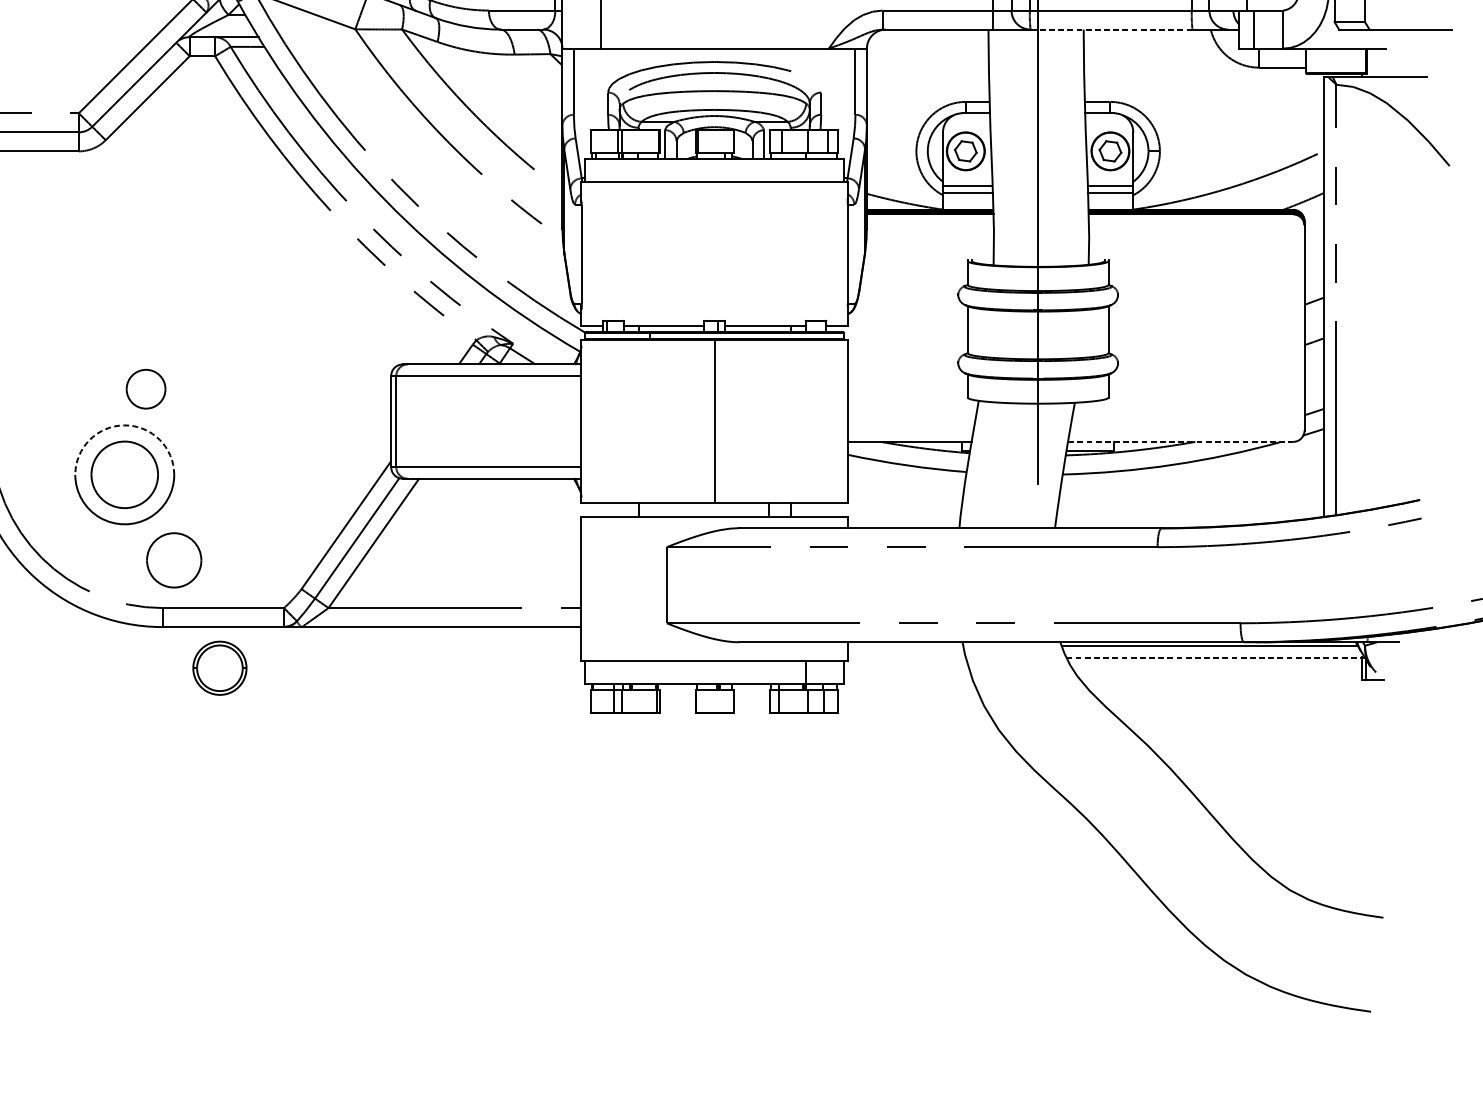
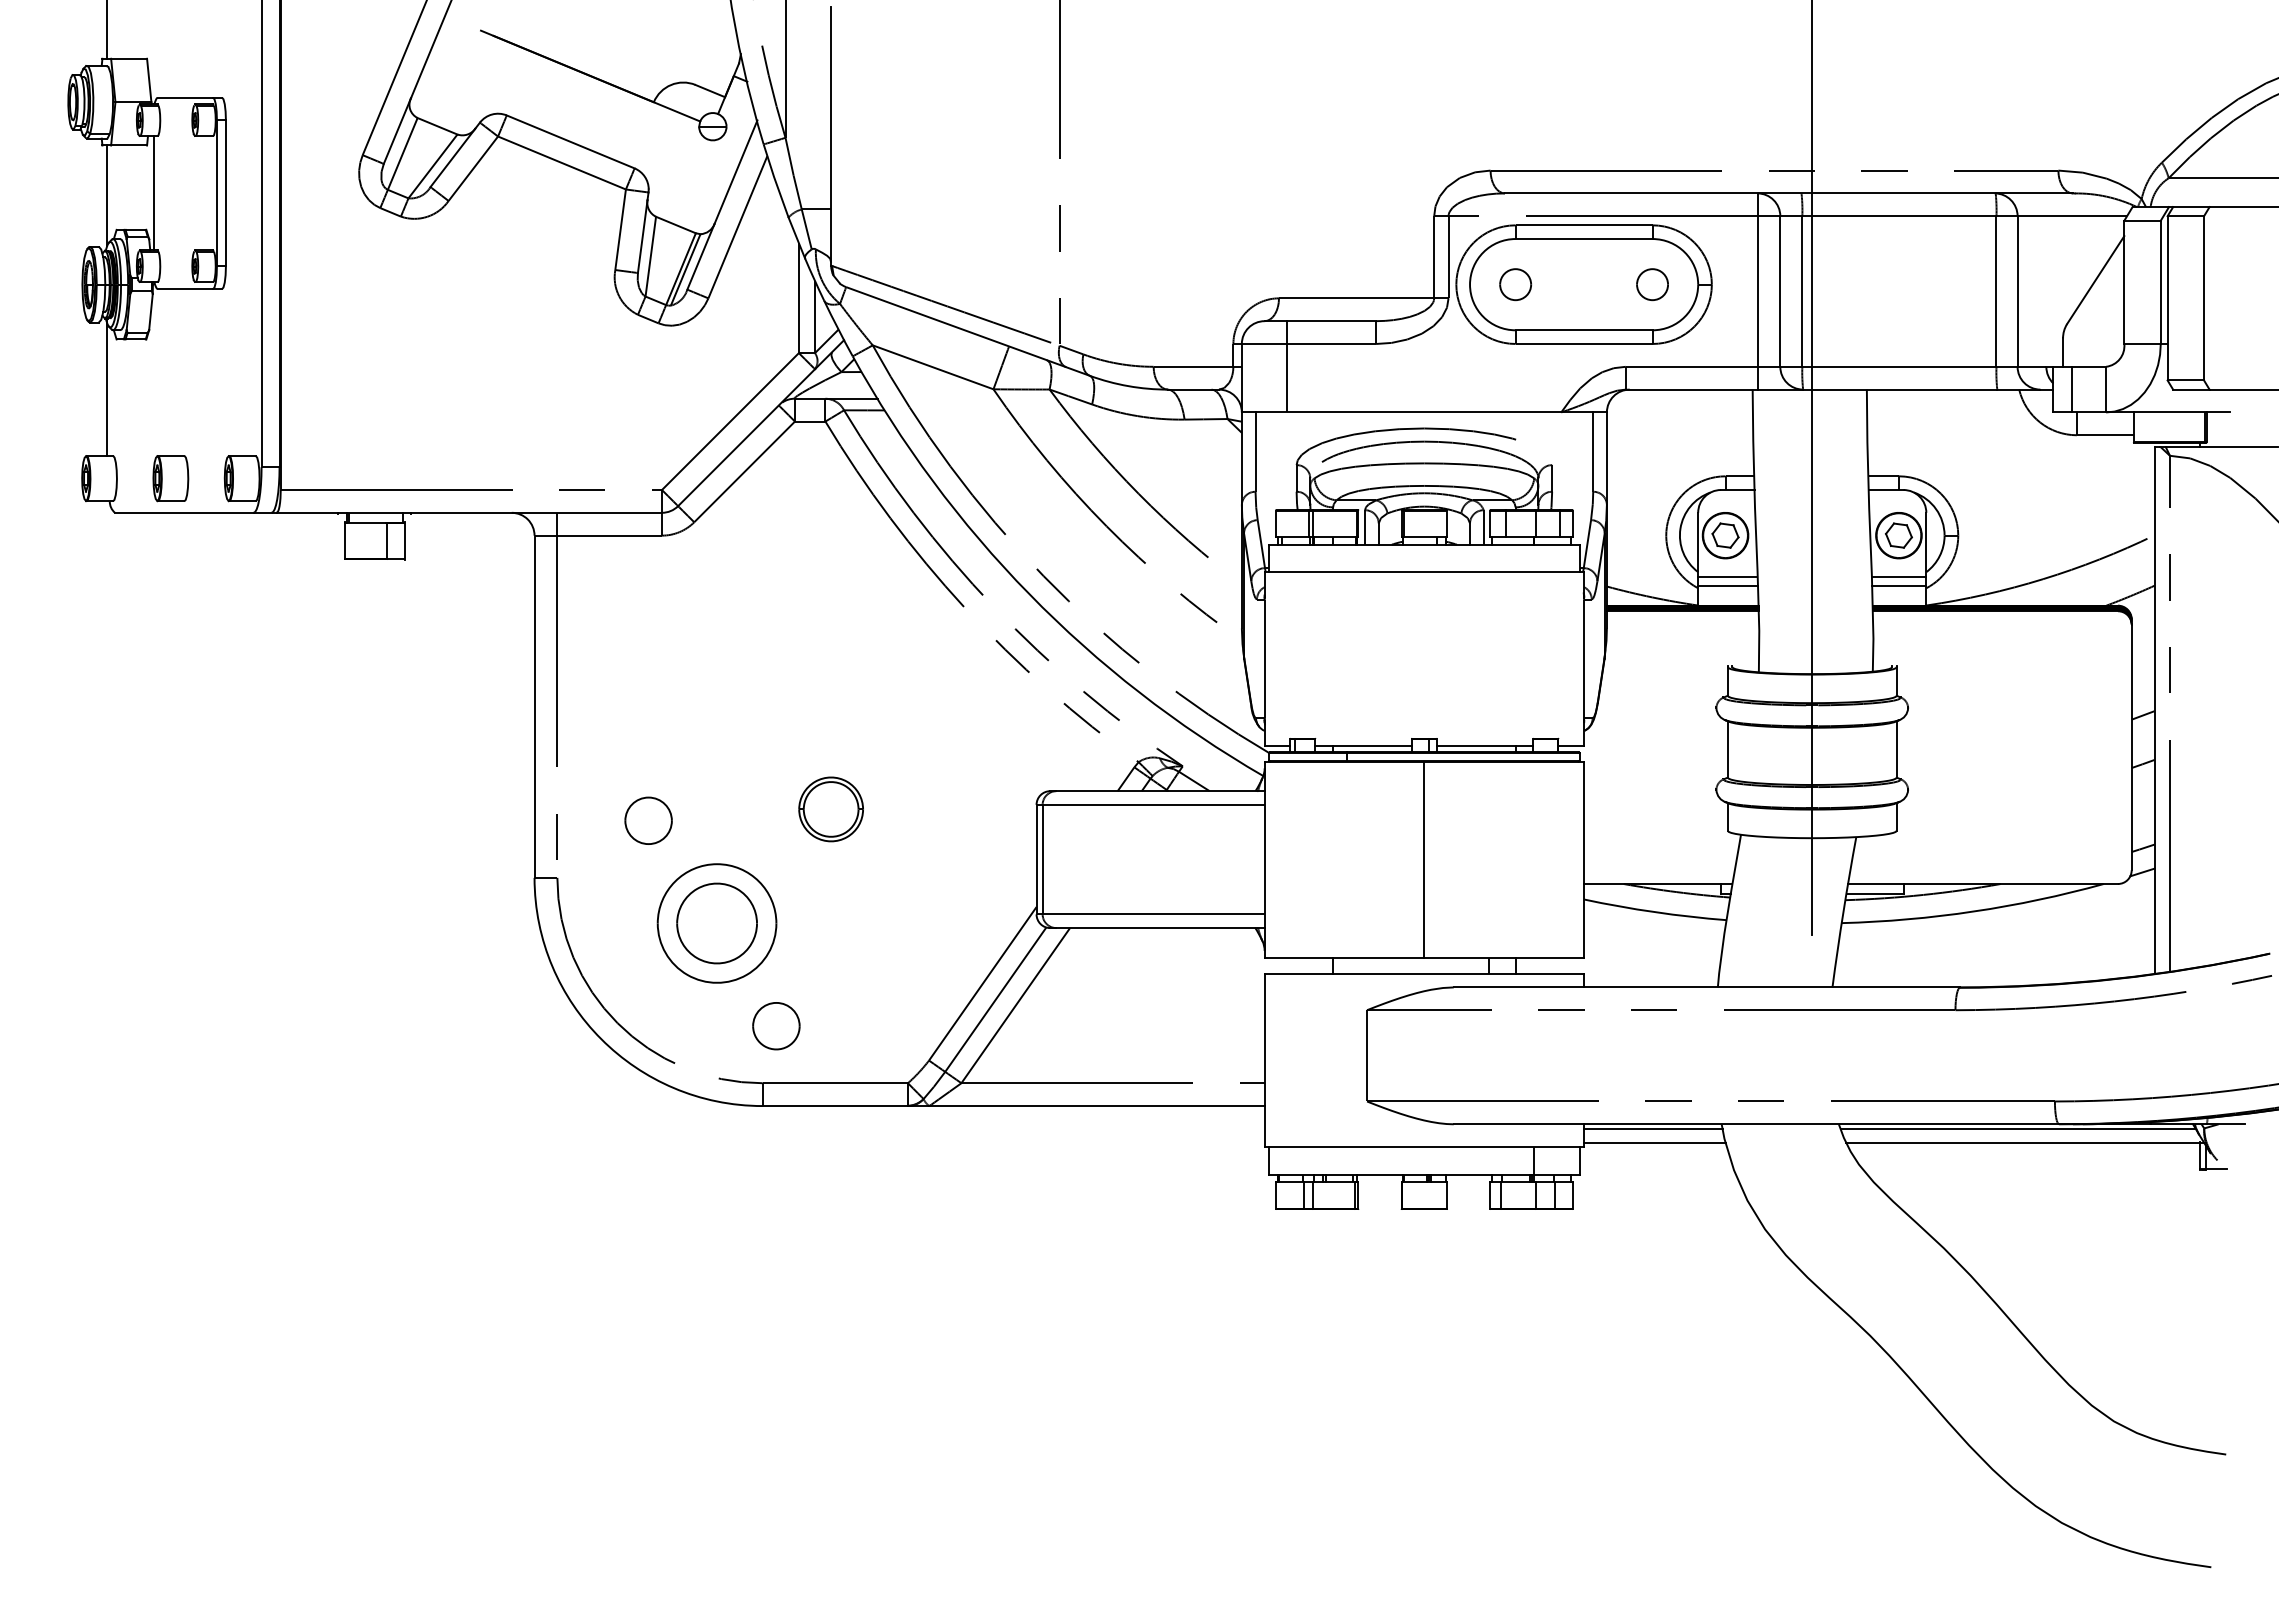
line: (1110, 29) -> (1899, 389), dashed -> solid
part: (145, 388) -> (648, 820), moved
arc: (125, 425) -> (717, 864), dashed -> solid
line: (1180, 442) -> (1983, 884), dashed -> solid
part: (174, 560) -> (776, 1026), size x0.71
line: (905, 645) -> (1653, 1128), added
line: (906, 657) -> (1654, 1142), added
line: (1216, 657) -> (2025, 1142), dashed -> solid
part: (219, 668) -> (830, 809), moved

